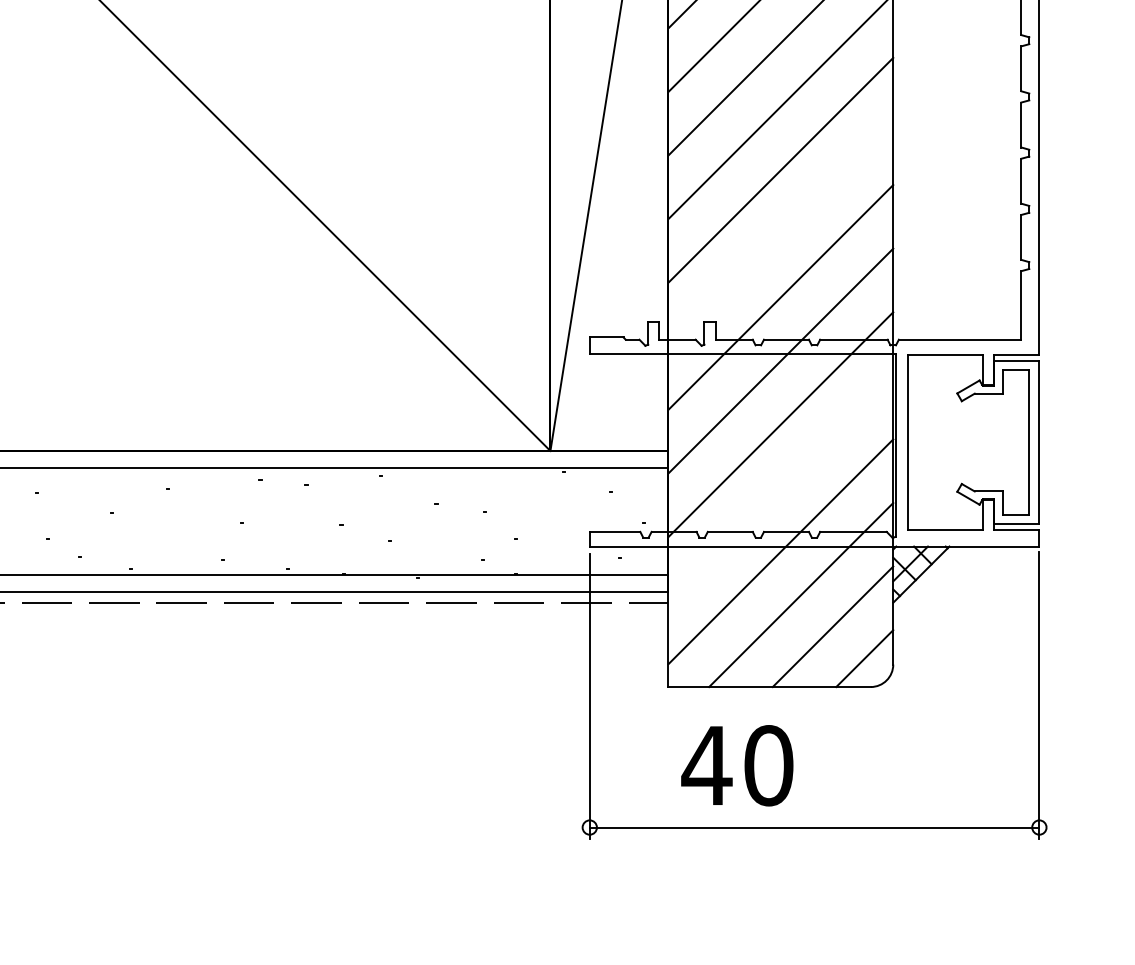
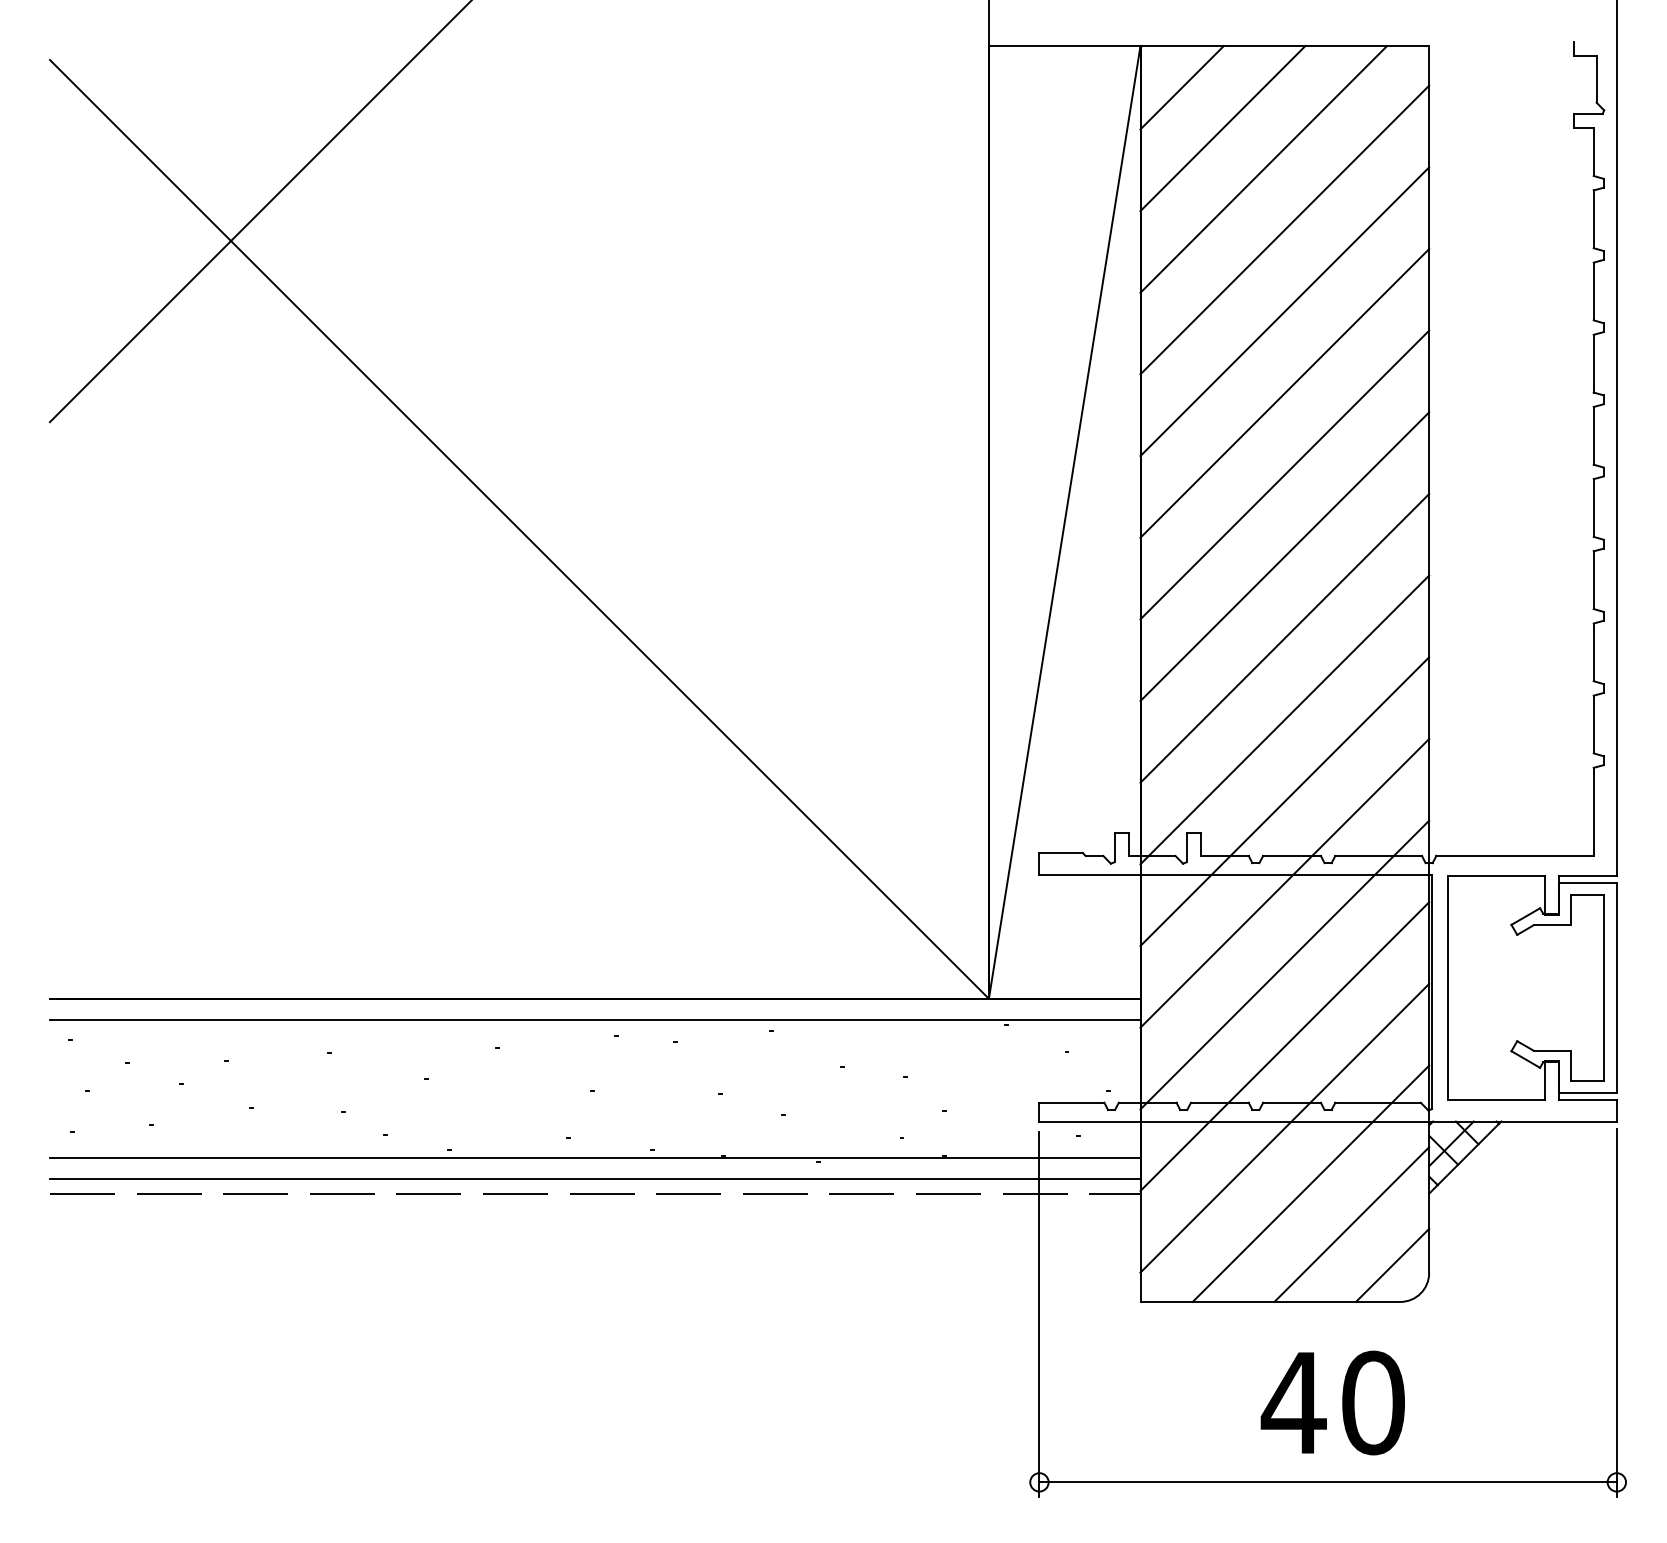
line: (780, 233) -> (1284, 719), added
line: (780, 488) -> (1284, 1046), added
text: (736, 765) -> (1332, 1402), moved

